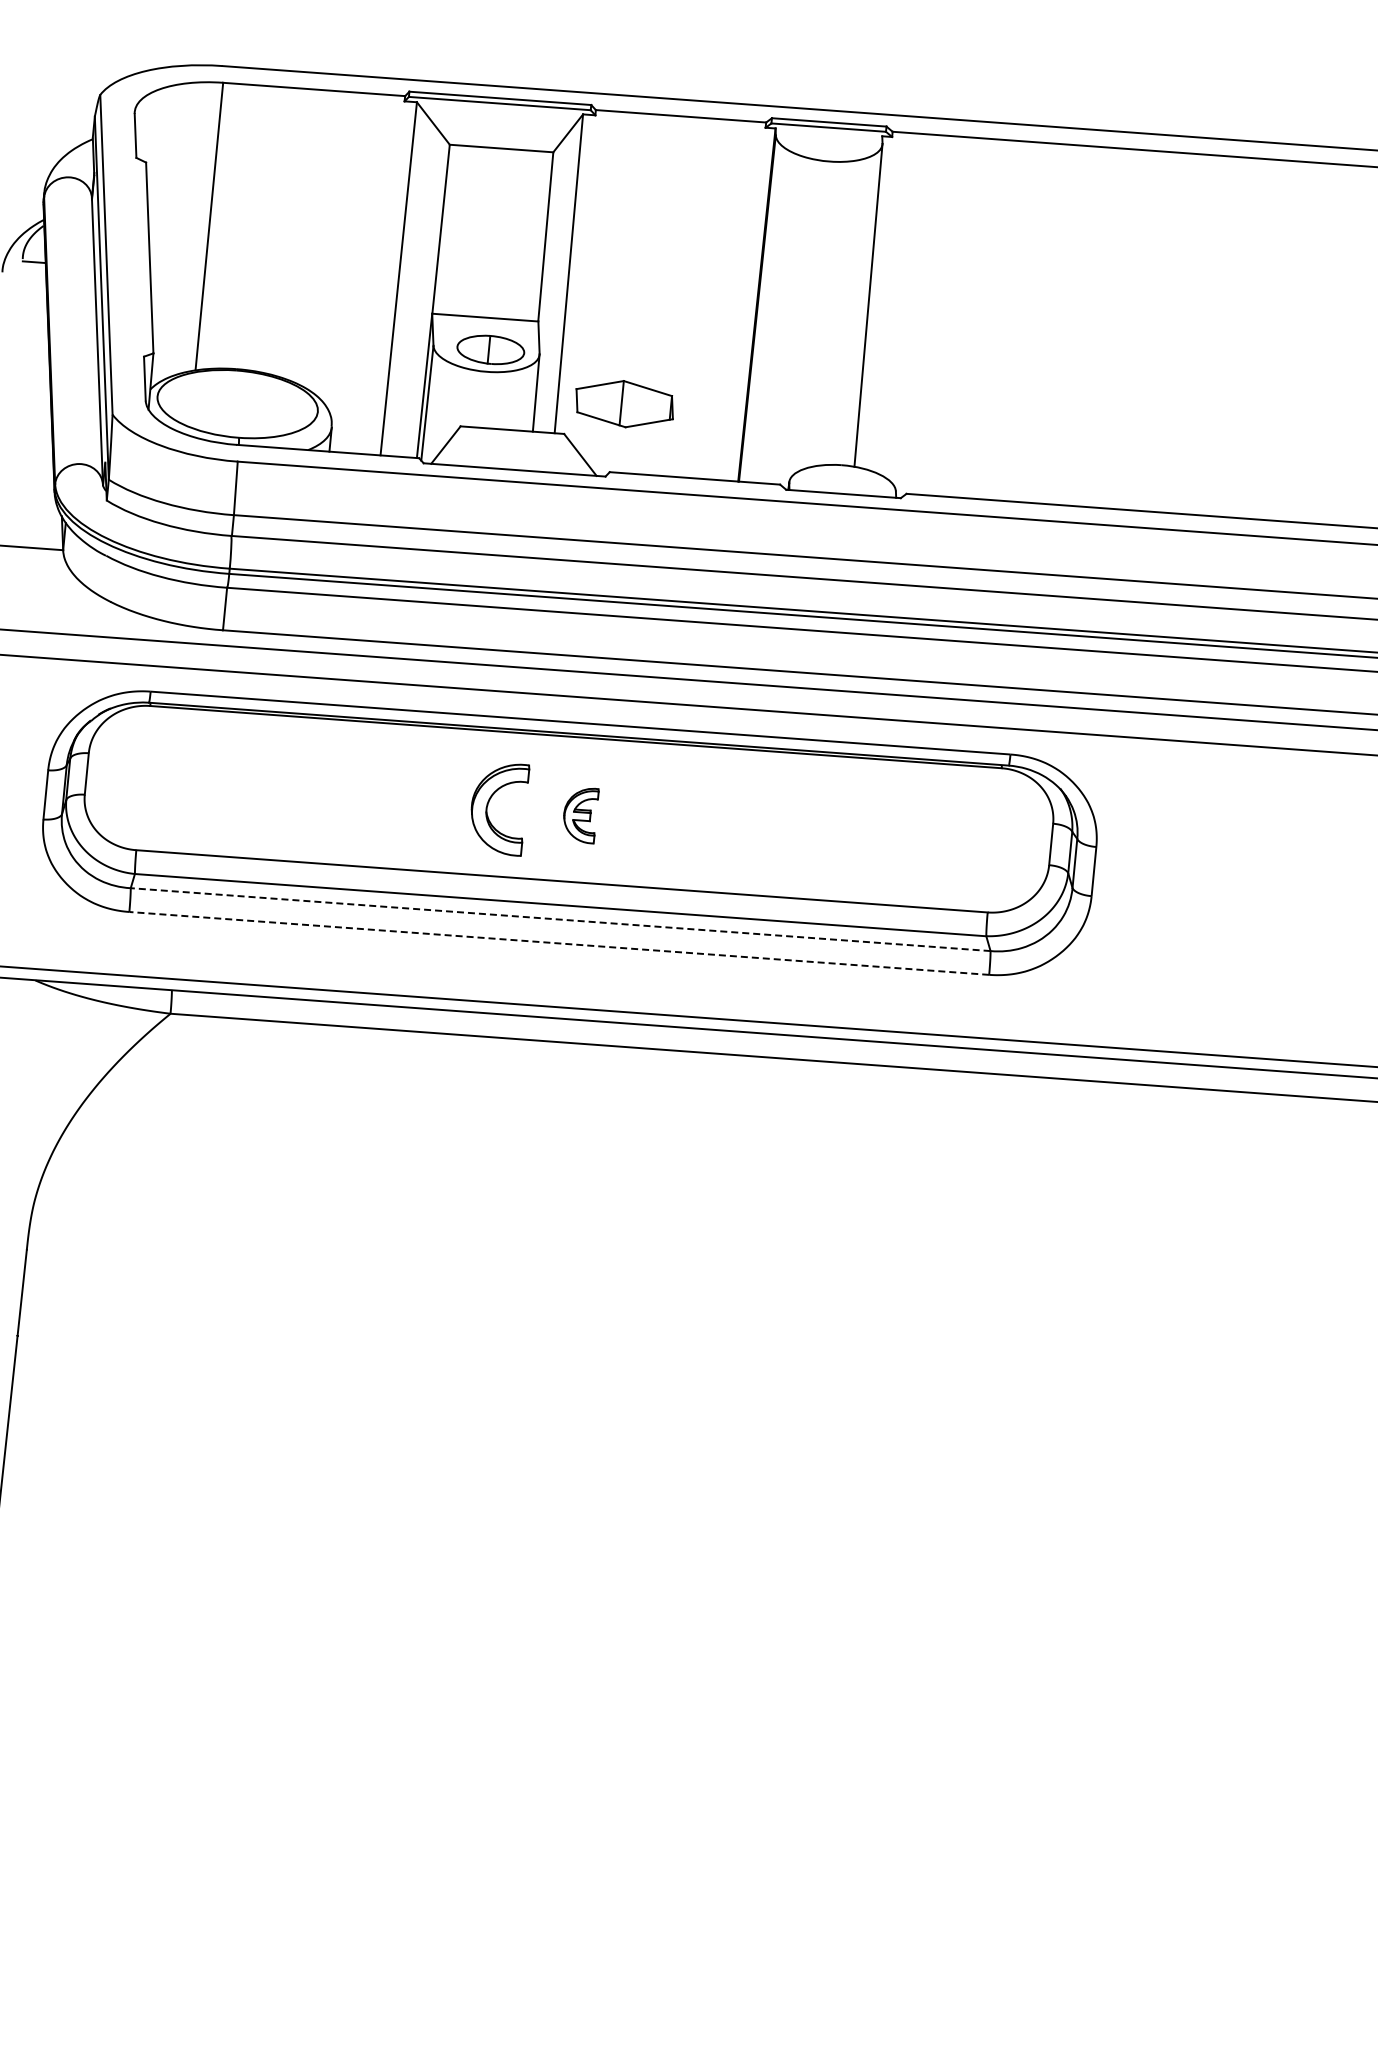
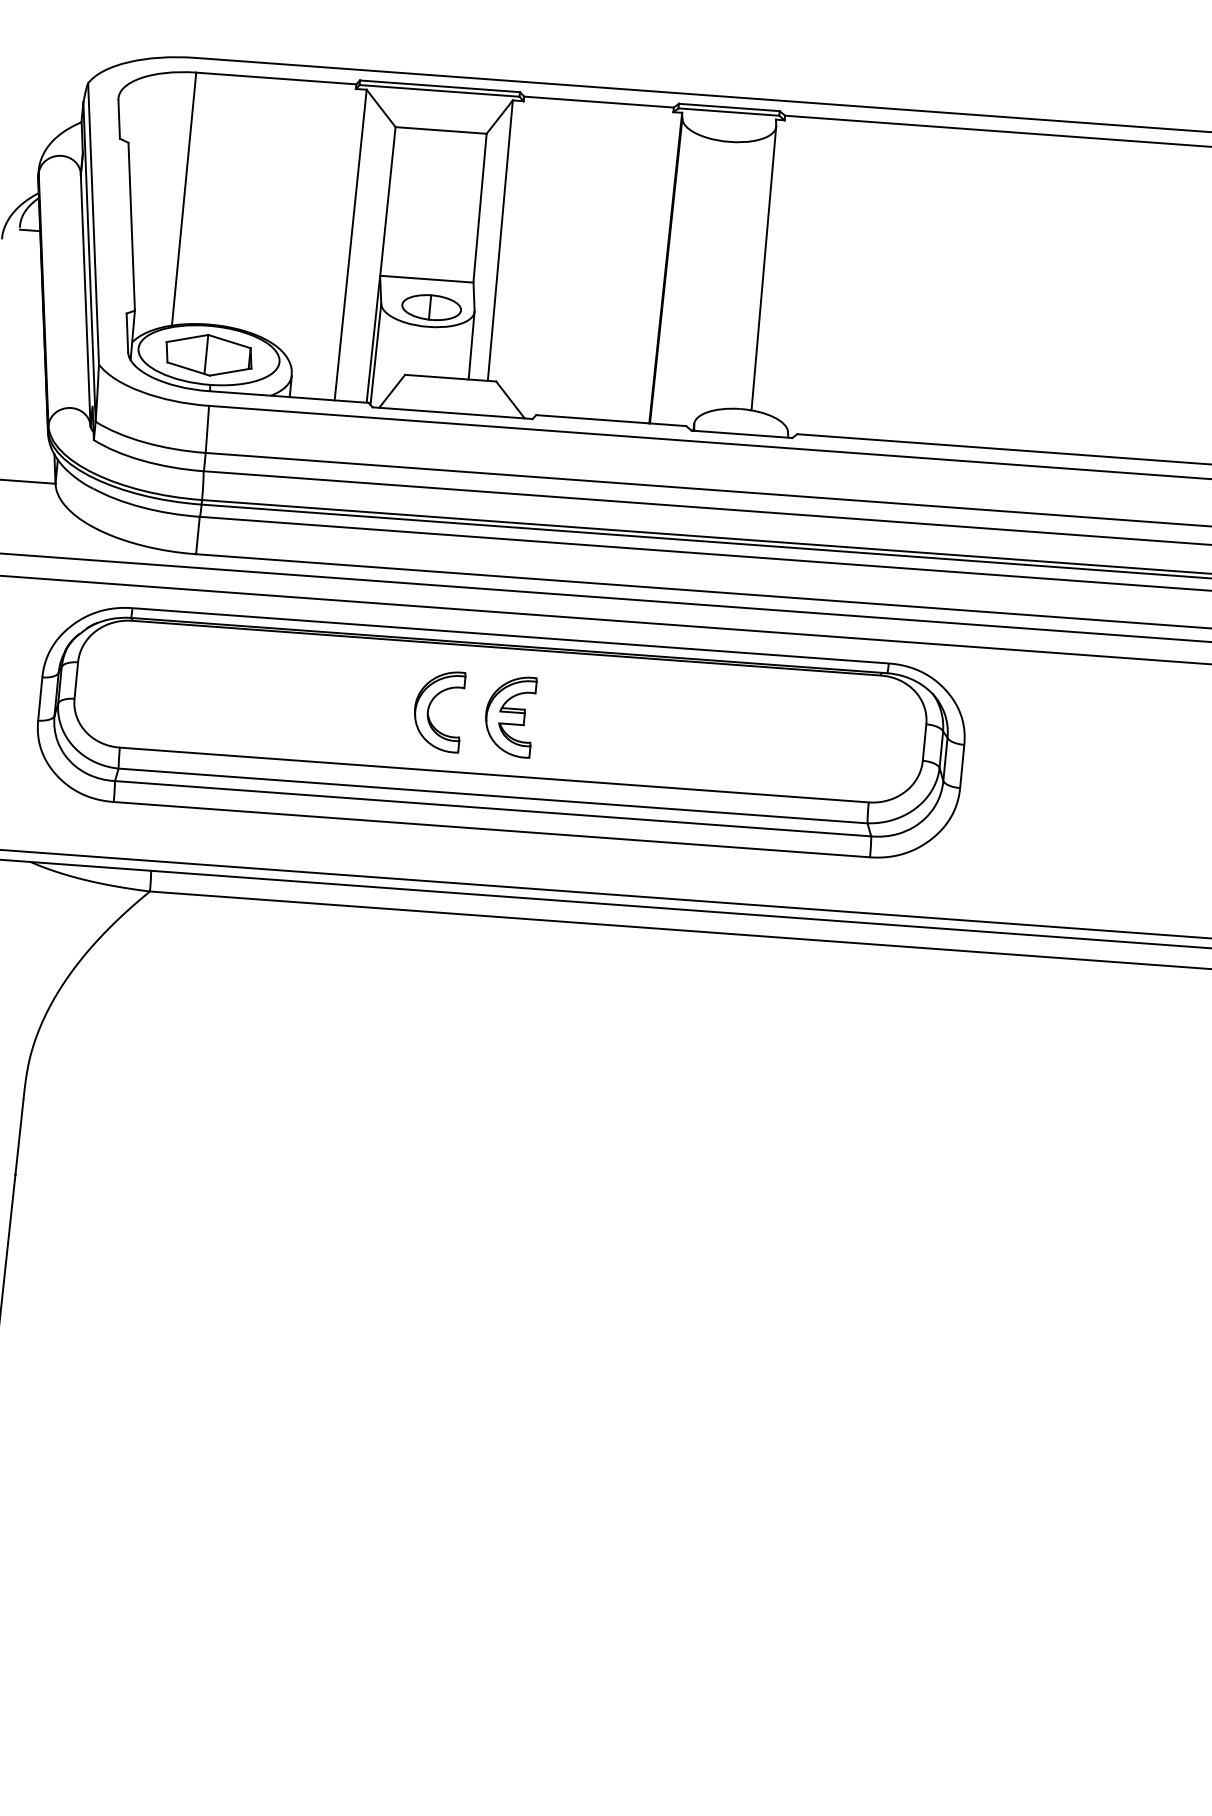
part: (624, 404) -> (208, 355), moved
part: (581, 815) -> (511, 717), size x1.67
line: (560, 919) -> (492, 808), dashed -> solid
line: (558, 943) -> (491, 829), dashed -> solid

